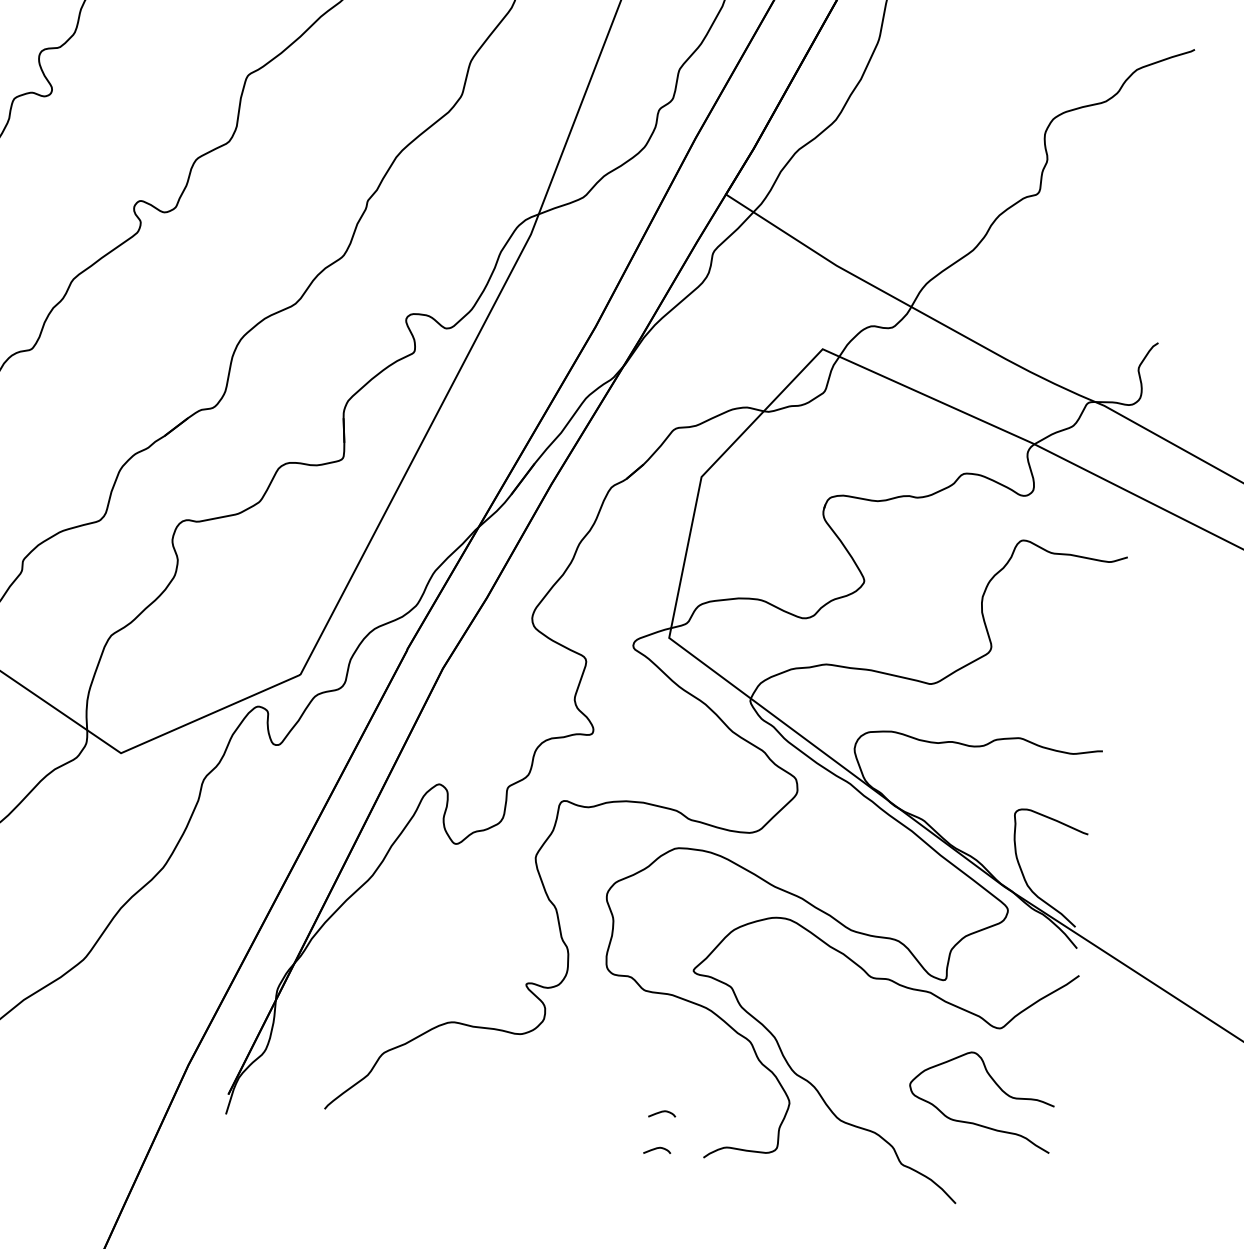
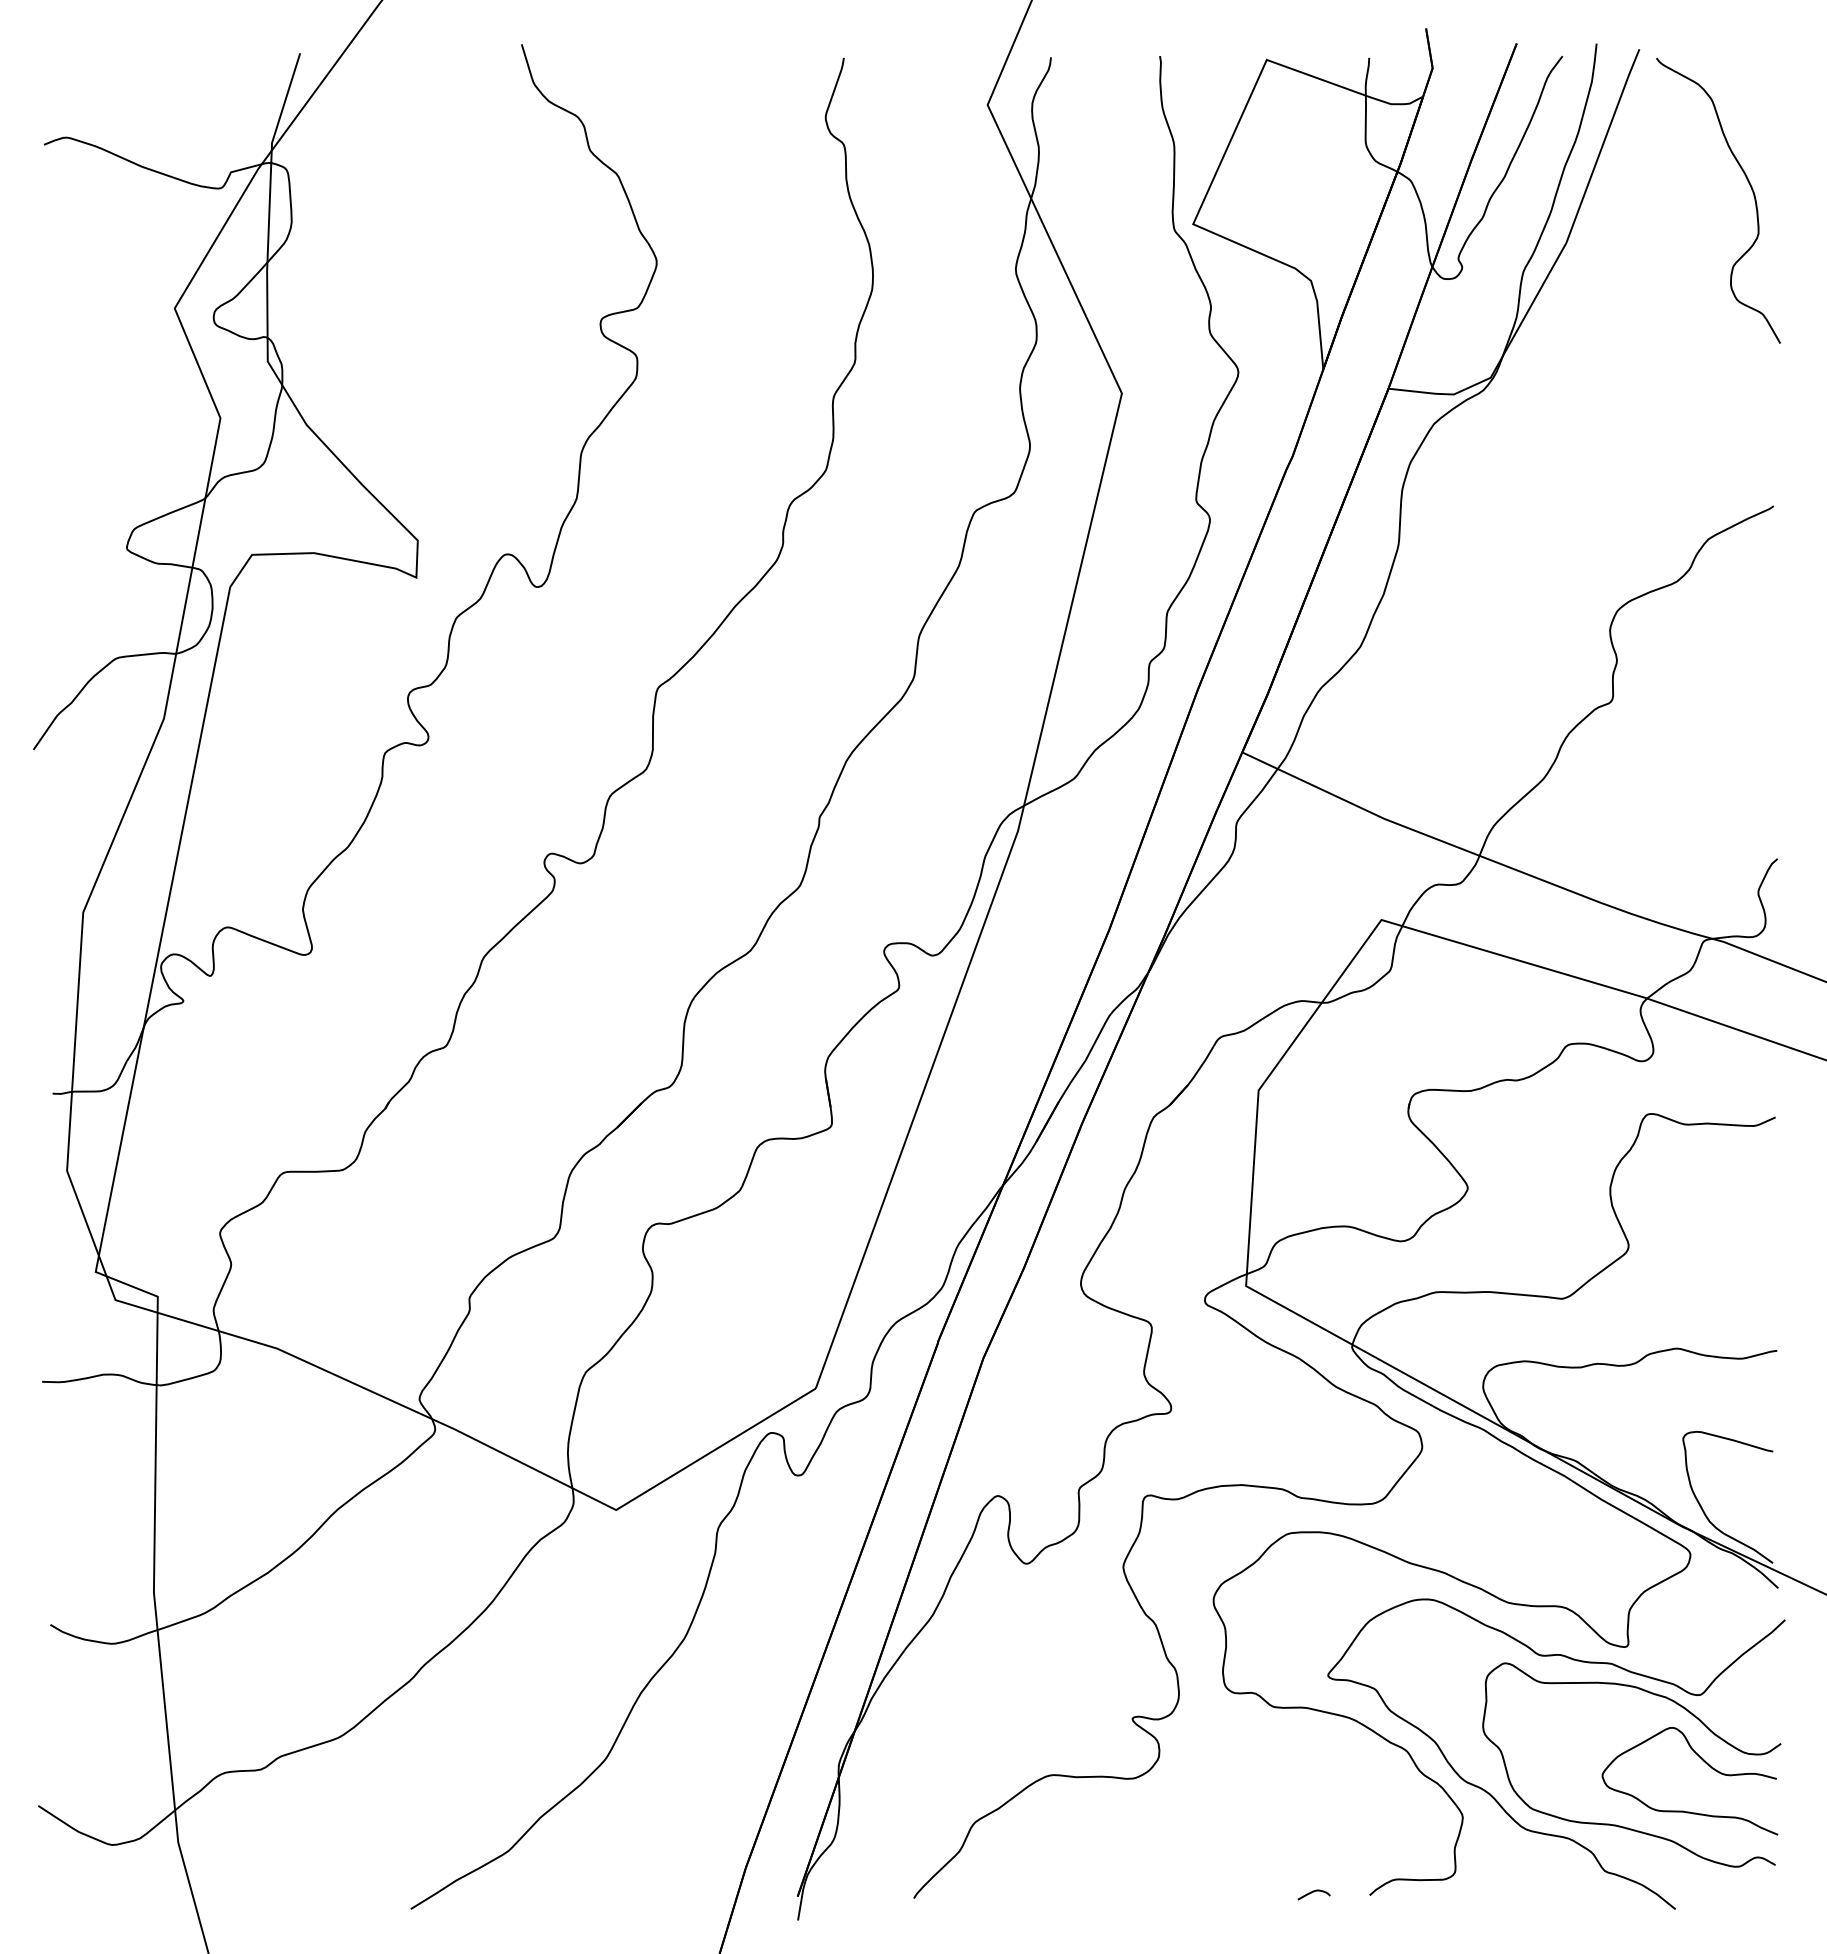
curve: (662, 1112) -> (1313, 1848), removed
curve: (916, 1126) -> (1616, 1824), added

